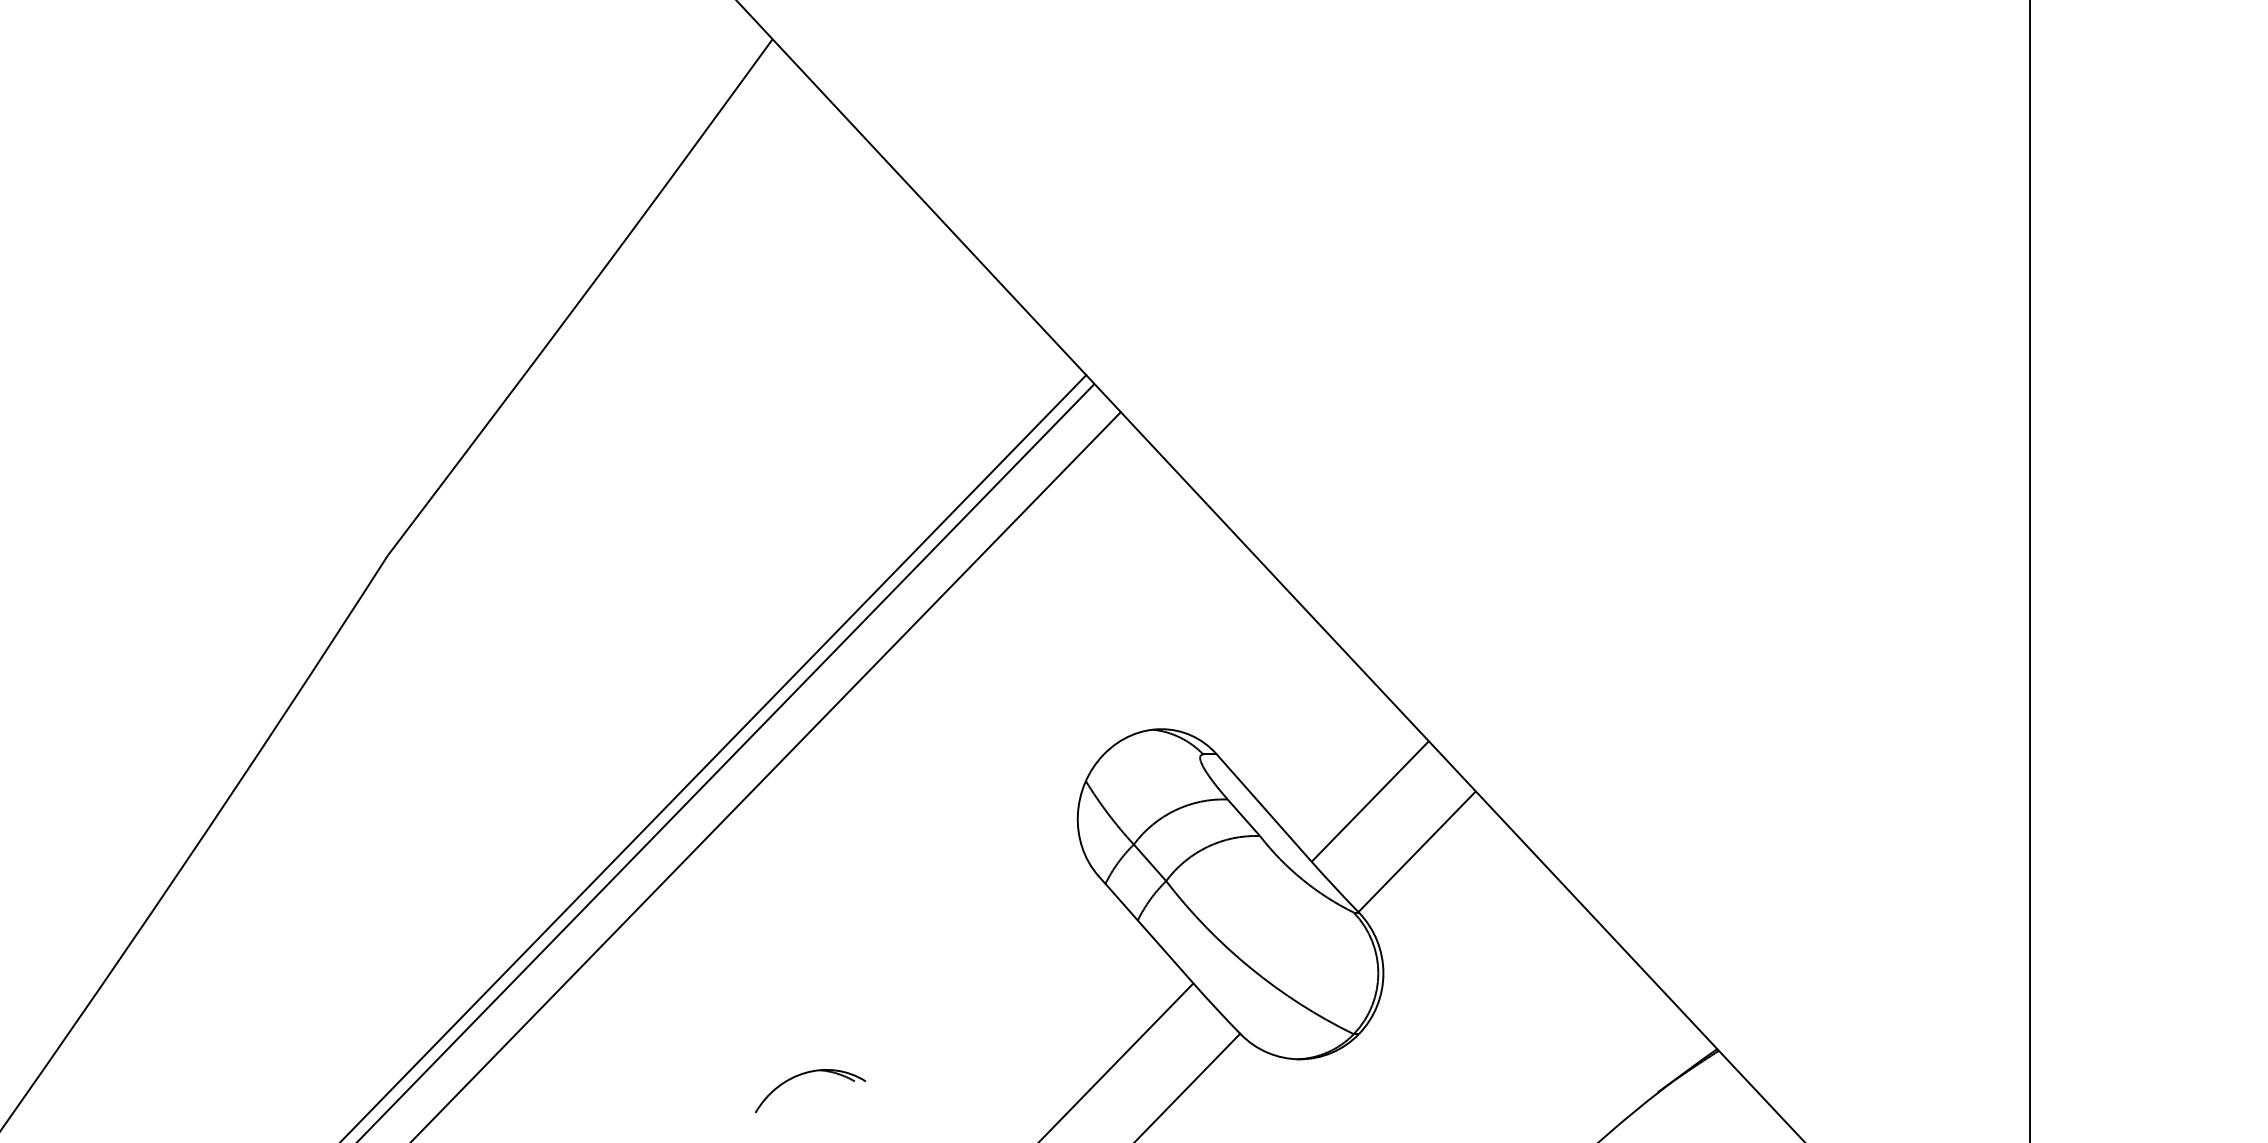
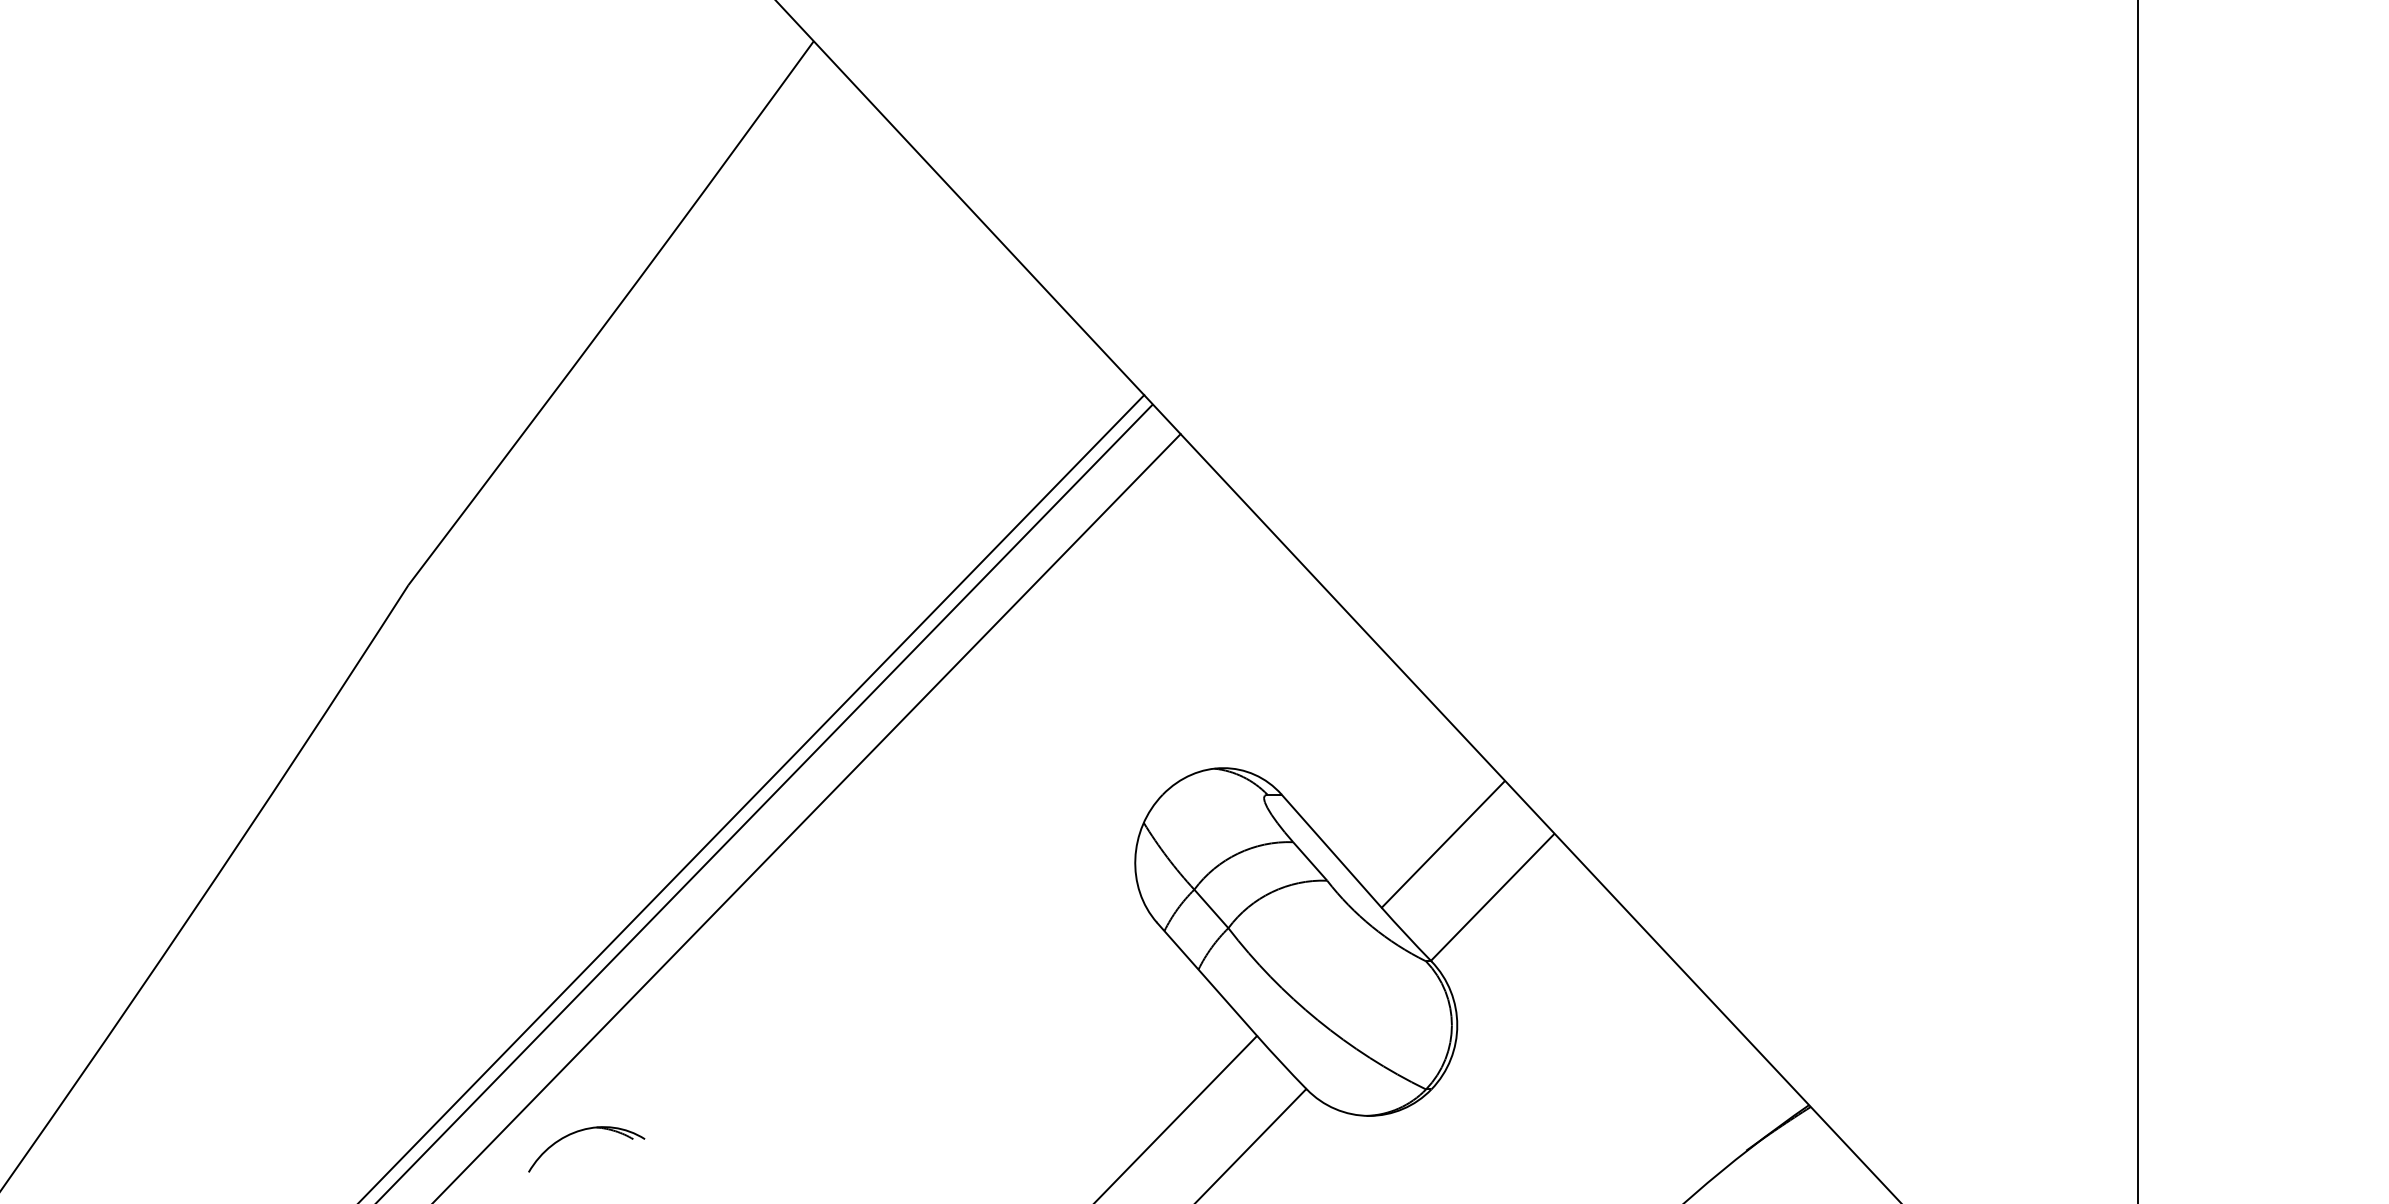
part: (805, 1074) -> (581, 1131), moved

